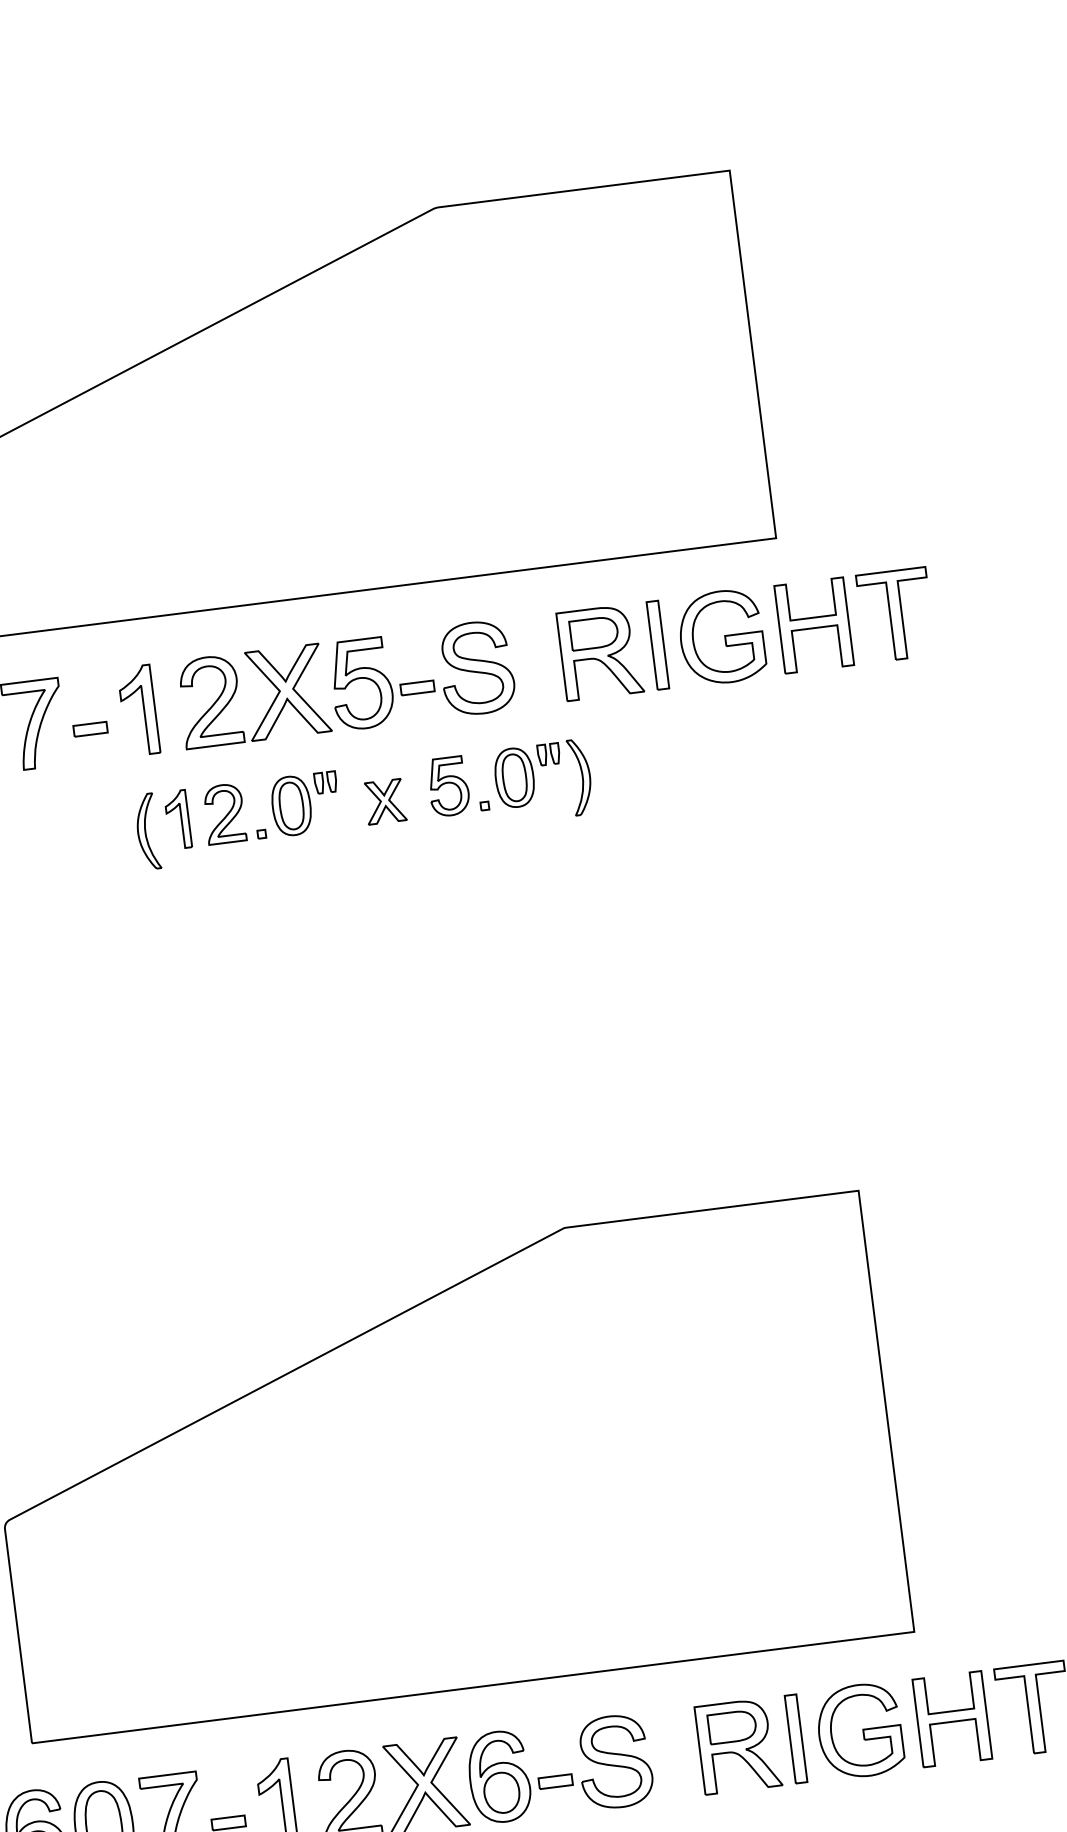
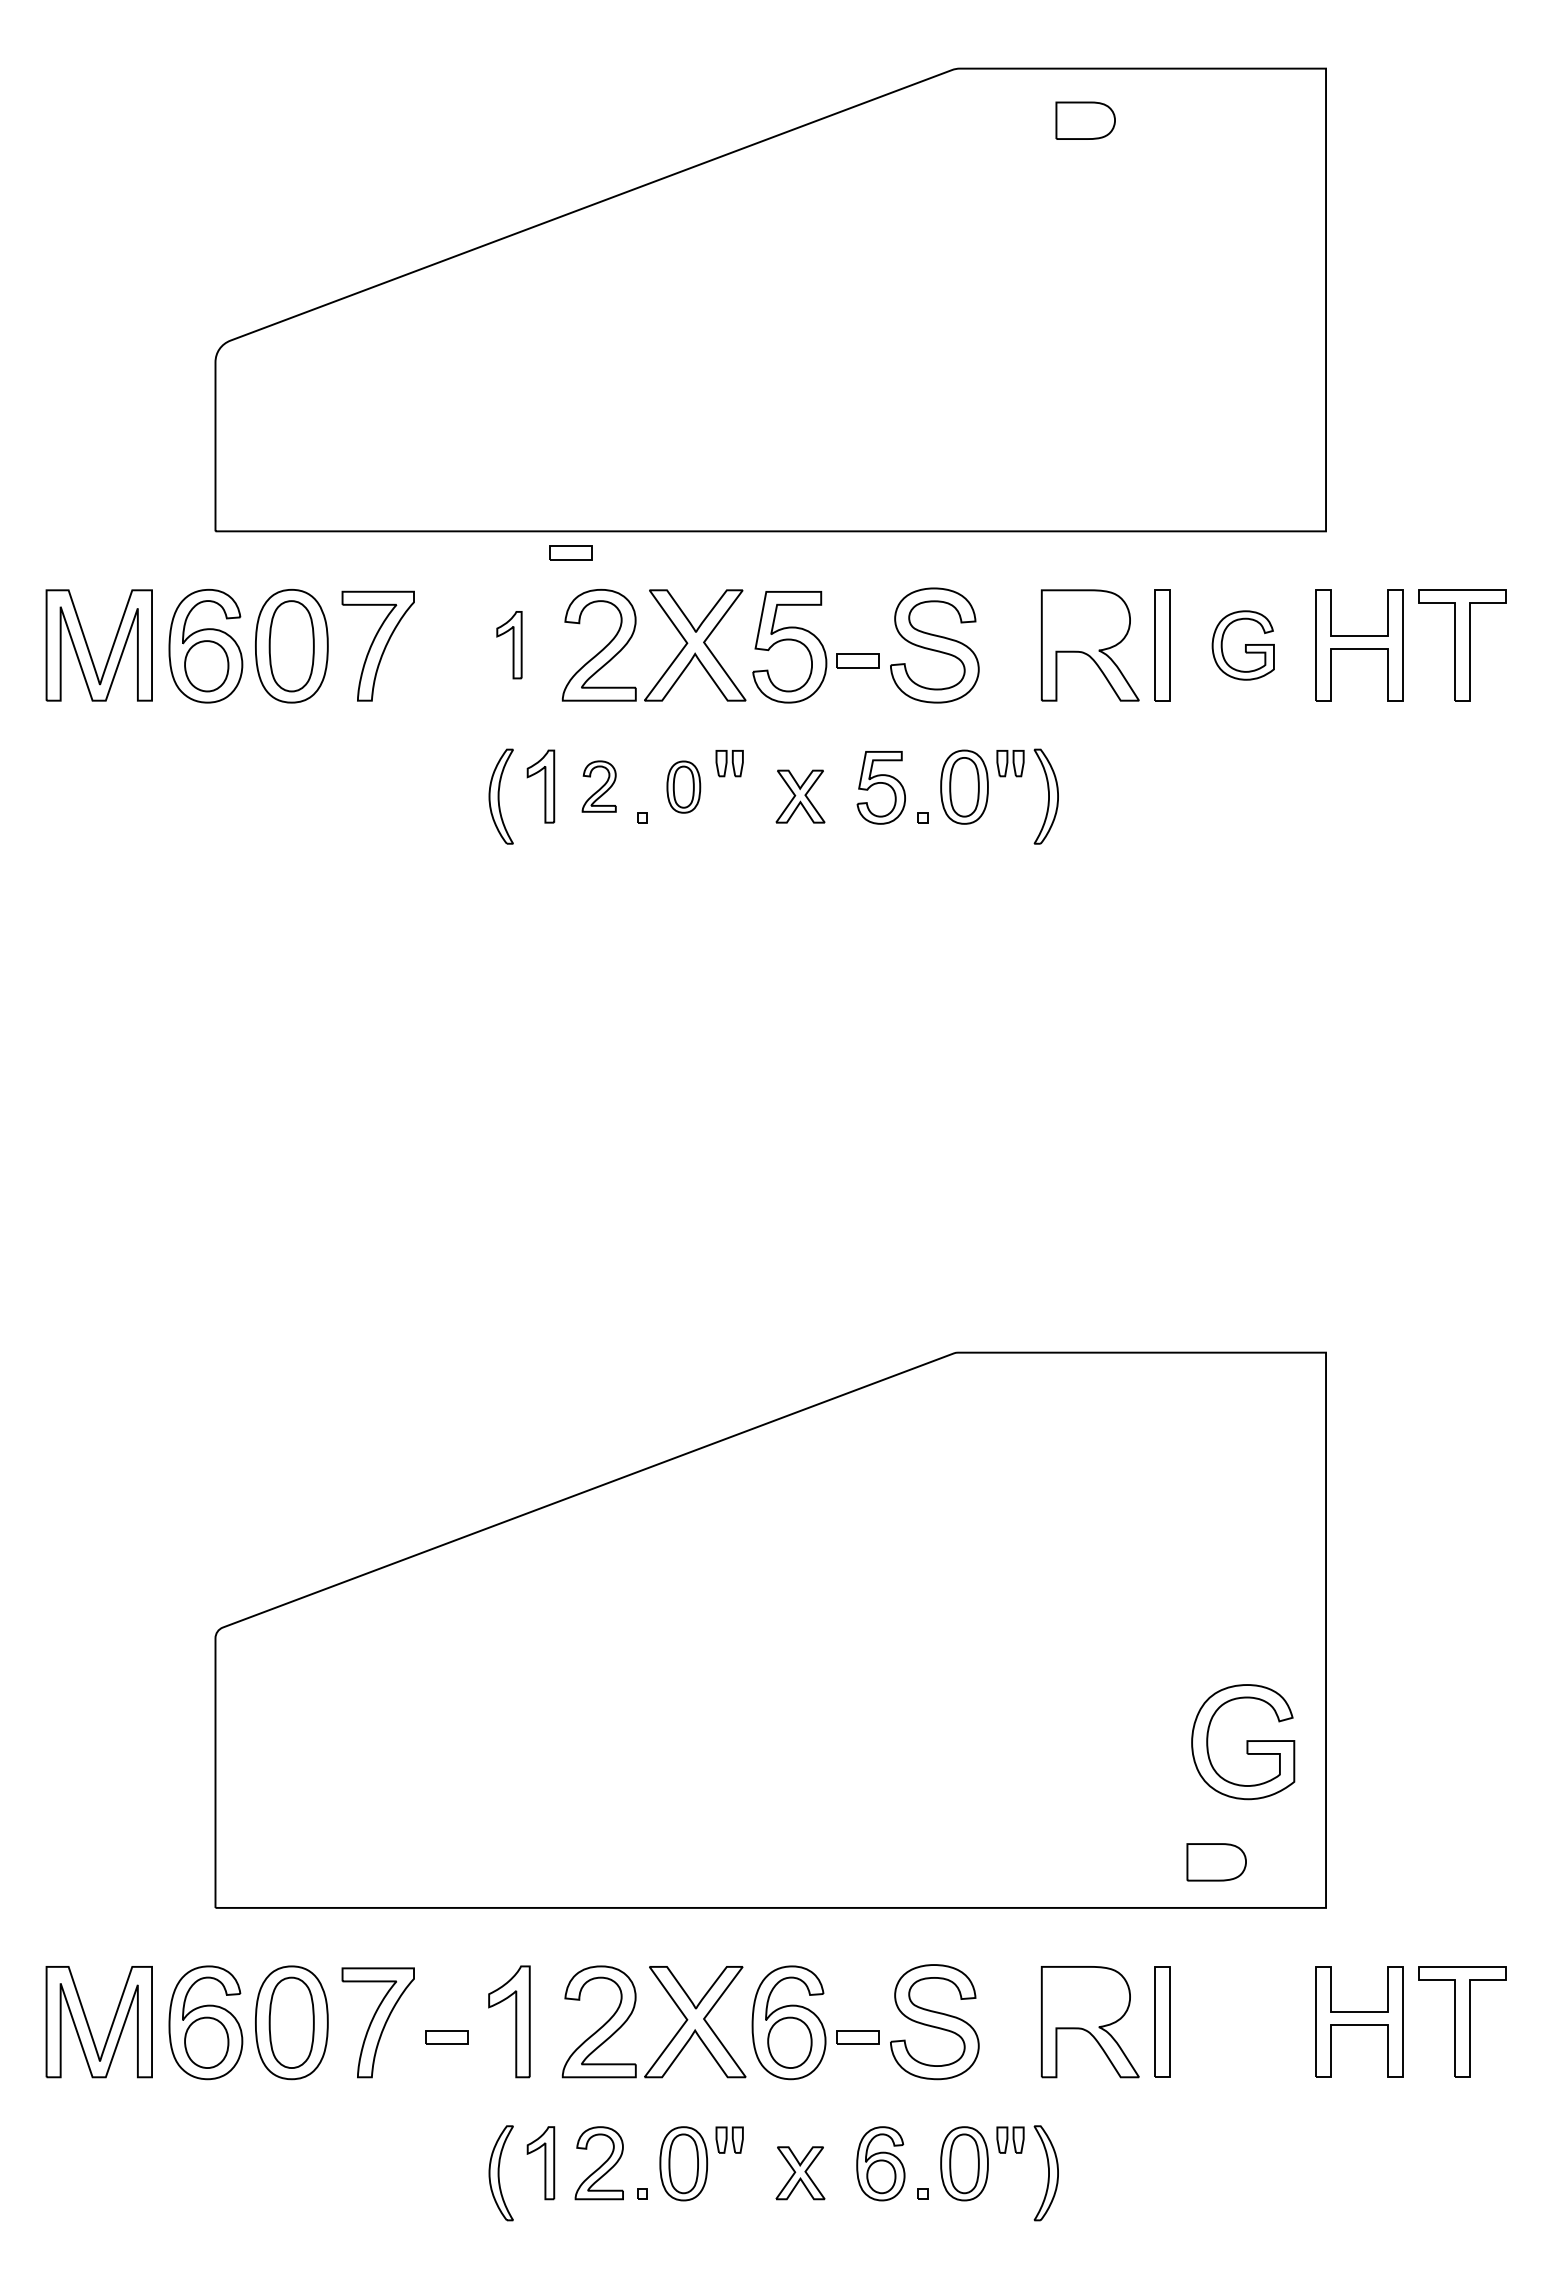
part: (594, 633) -> (1085, 120), moved
part: (722, 637) -> (1243, 645), size x0.6
part: (138, 710) -> (509, 644), size x0.6
part: (90, 729) -> (570, 552), moved
part: (291, 805) -> (683, 786), size x0.7
part: (223, 813) -> (598, 786), size x0.7
part: (732, 1727) -> (1216, 1862), moved
part: (860, 1731) -> (1243, 1742), moved

